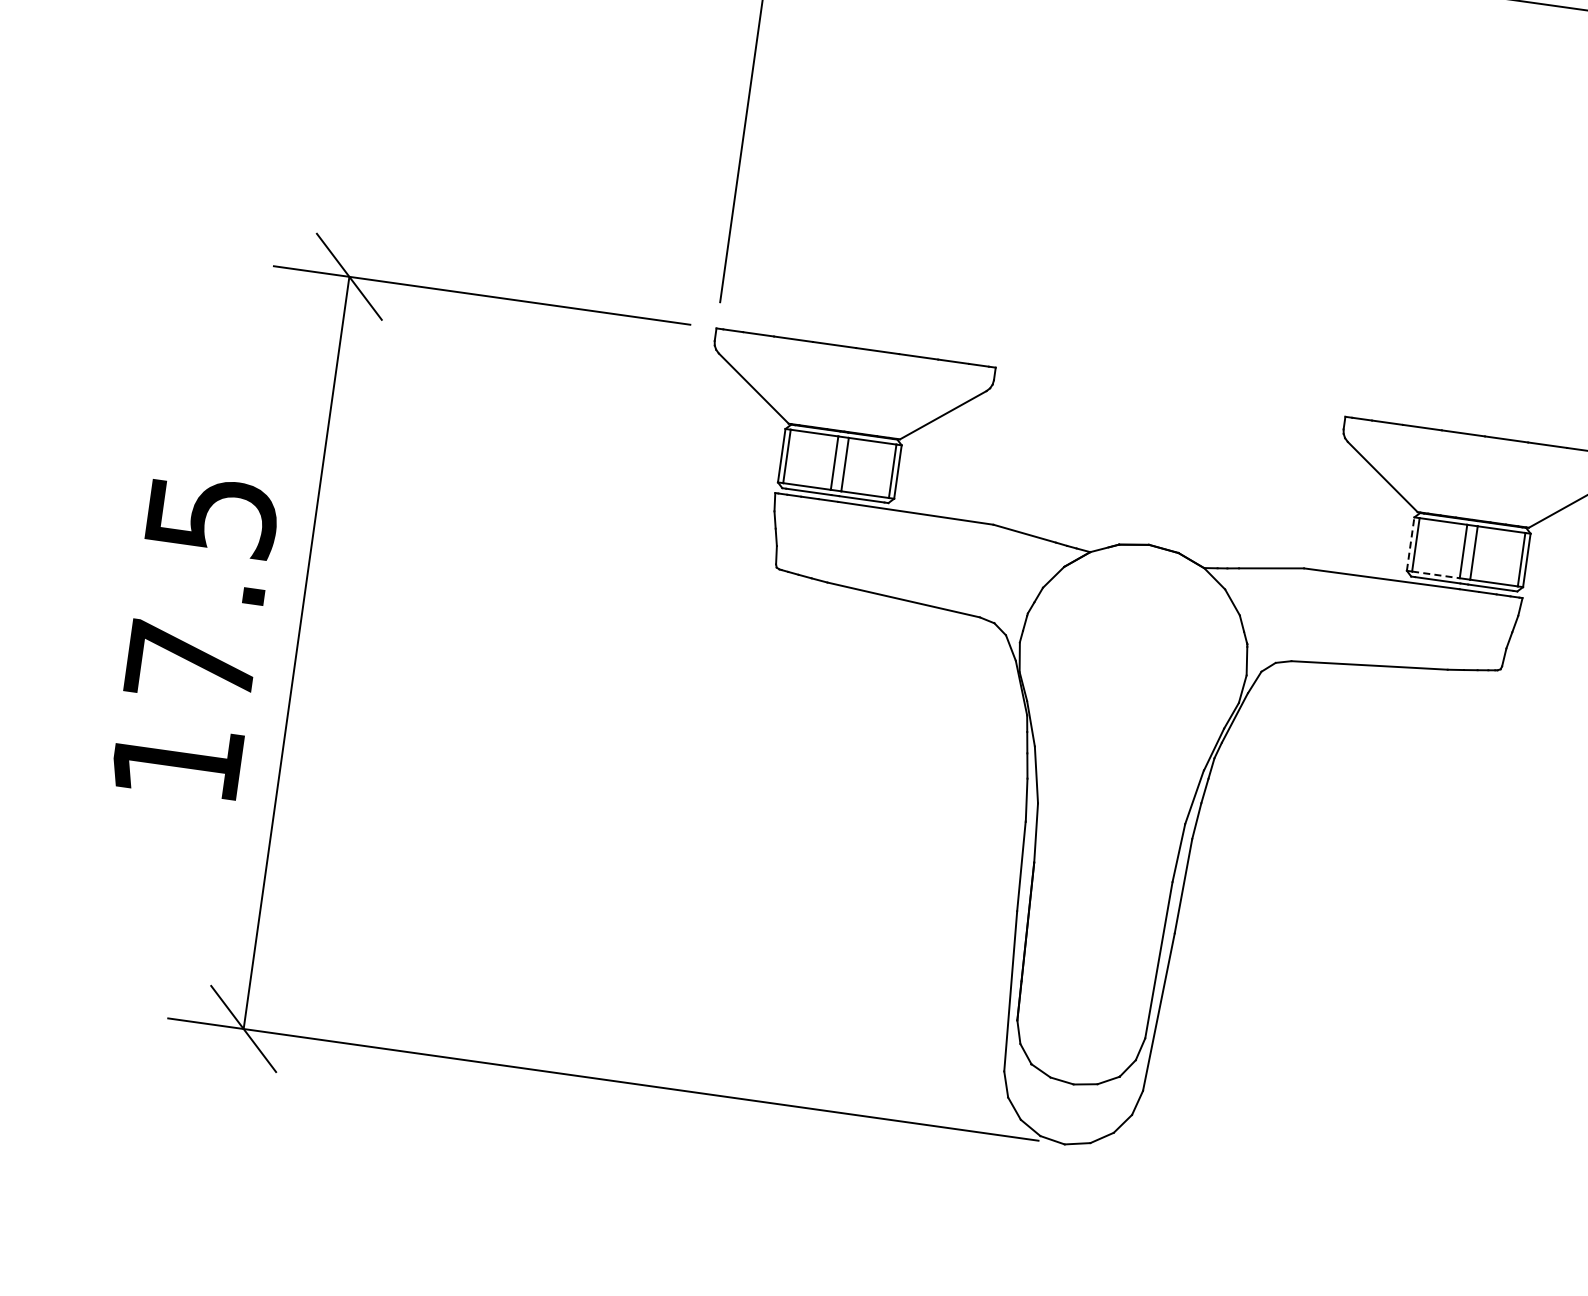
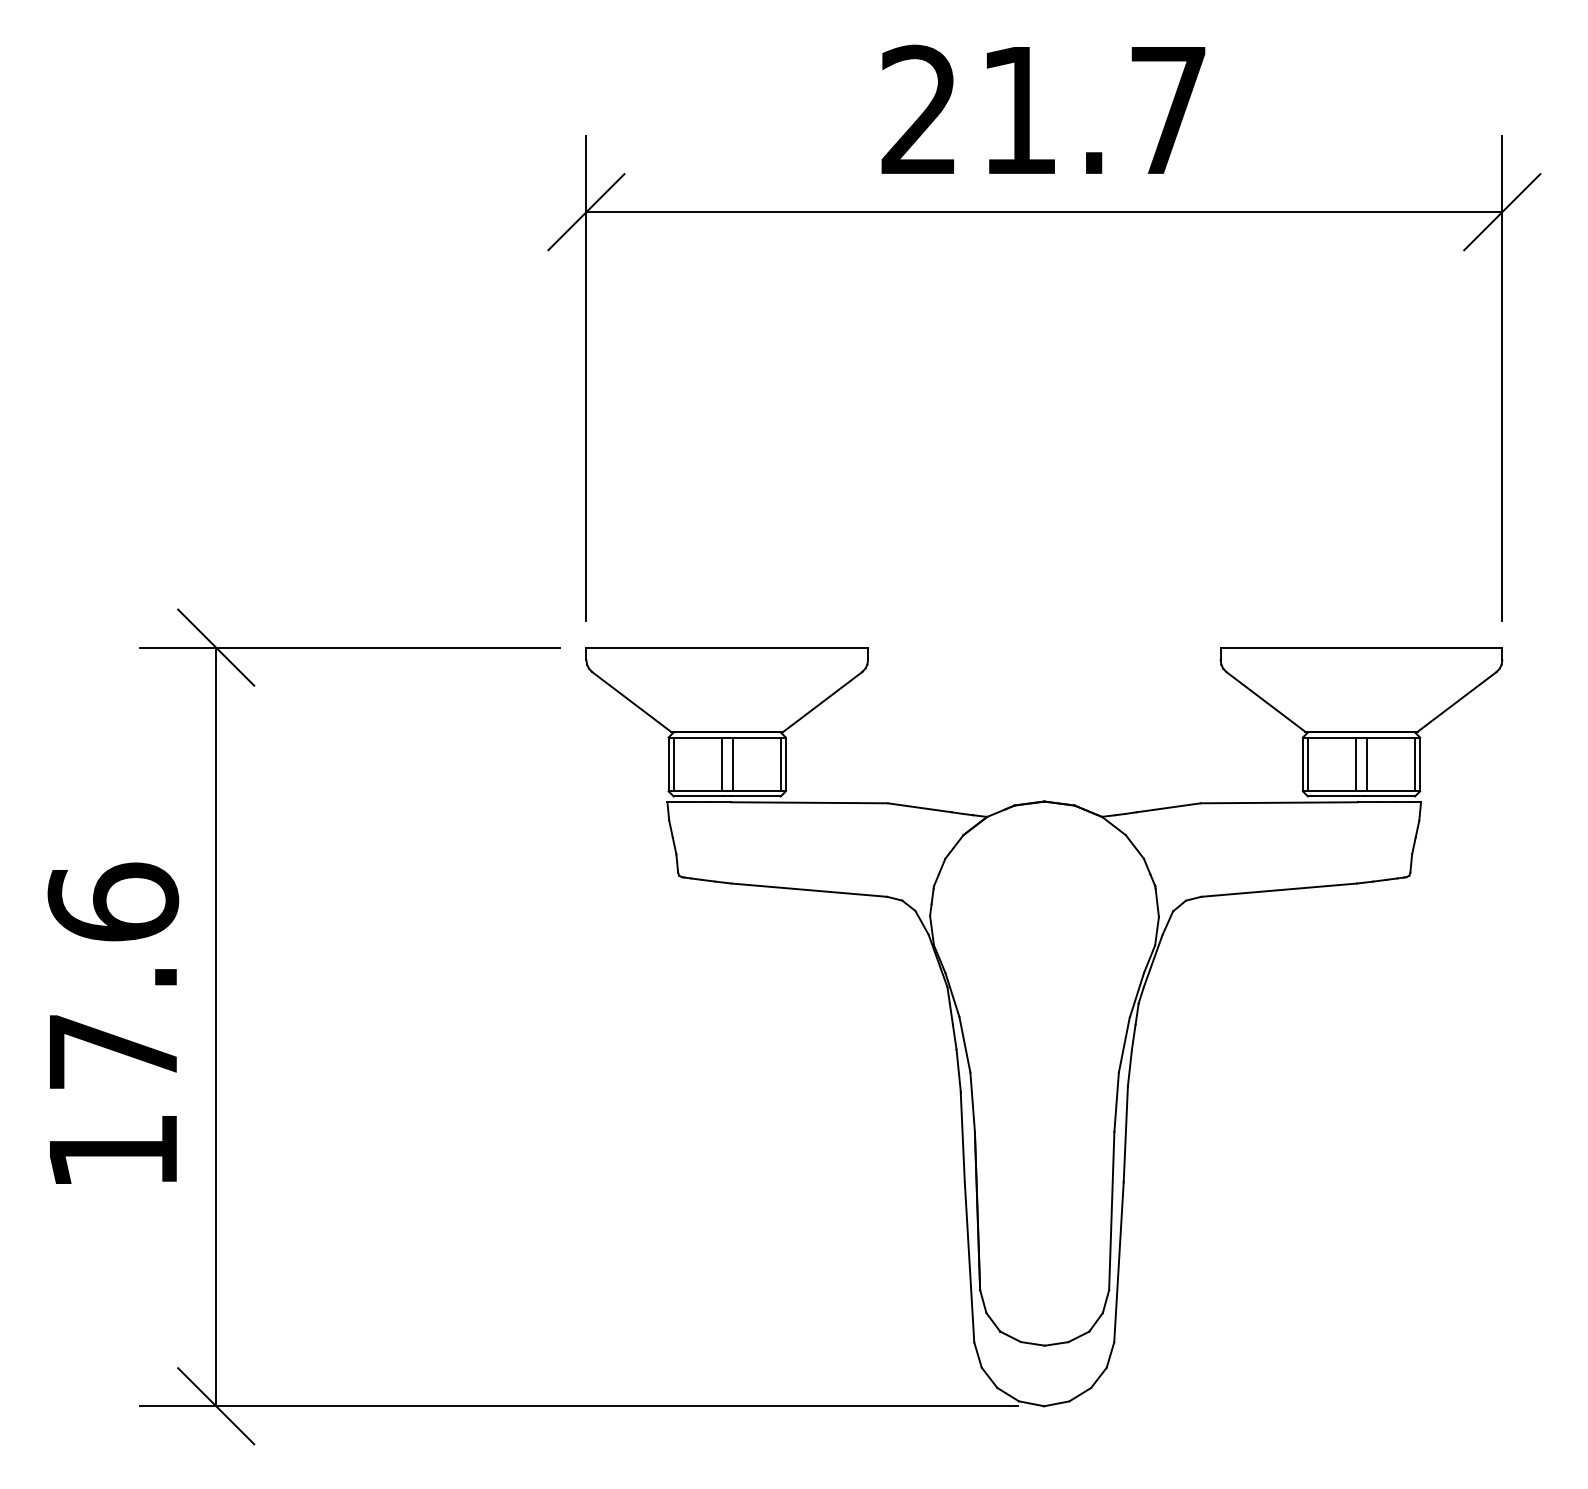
text: (212, 514) -> (113, 901), 17.5 -> 17.6
line: (1410, 544) -> (1302, 764), dashed -> solid
line: (1436, 575) -> (1332, 791), dashed -> solid

